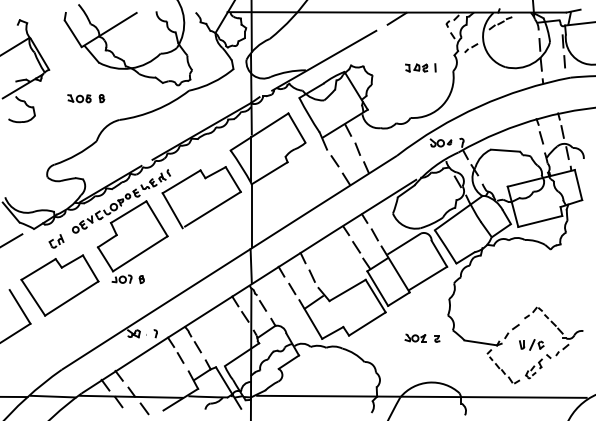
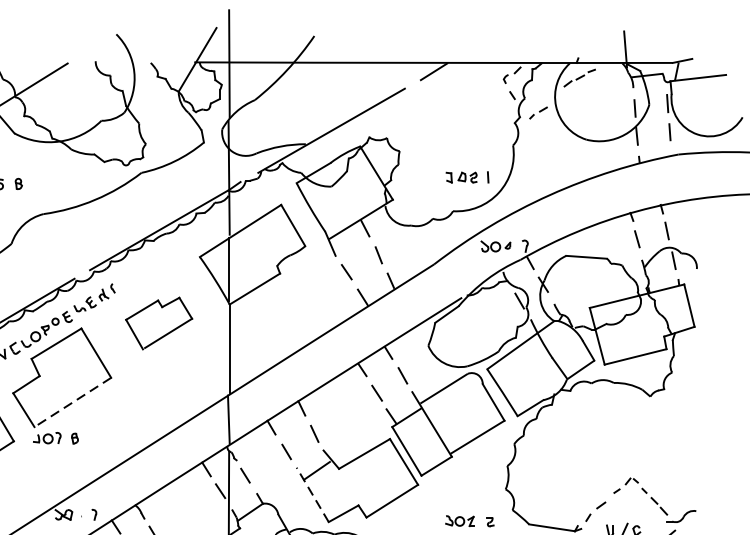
part: (420, 67) -> (467, 176), moved
part: (201, 197) -> (158, 323), size x0.6
line: (139, 254) -> (71, 403), solid -> dashed
line: (310, 319) -> (312, 494), solid -> dashed

